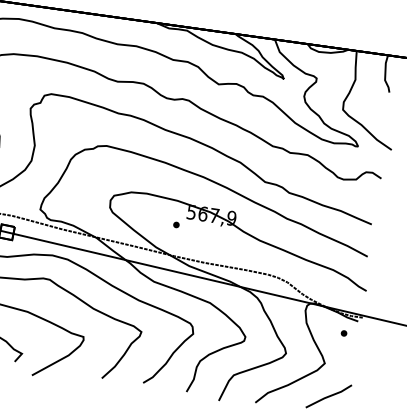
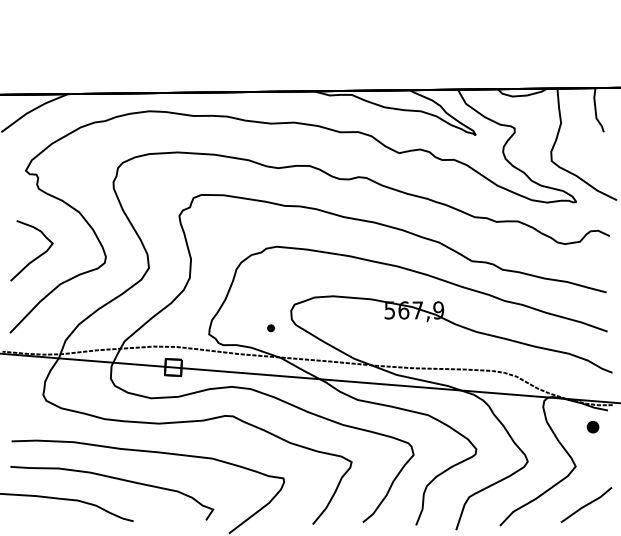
part: (175, 225) -> (270, 328), moved
part: (344, 333) -> (593, 427), size x1.6

